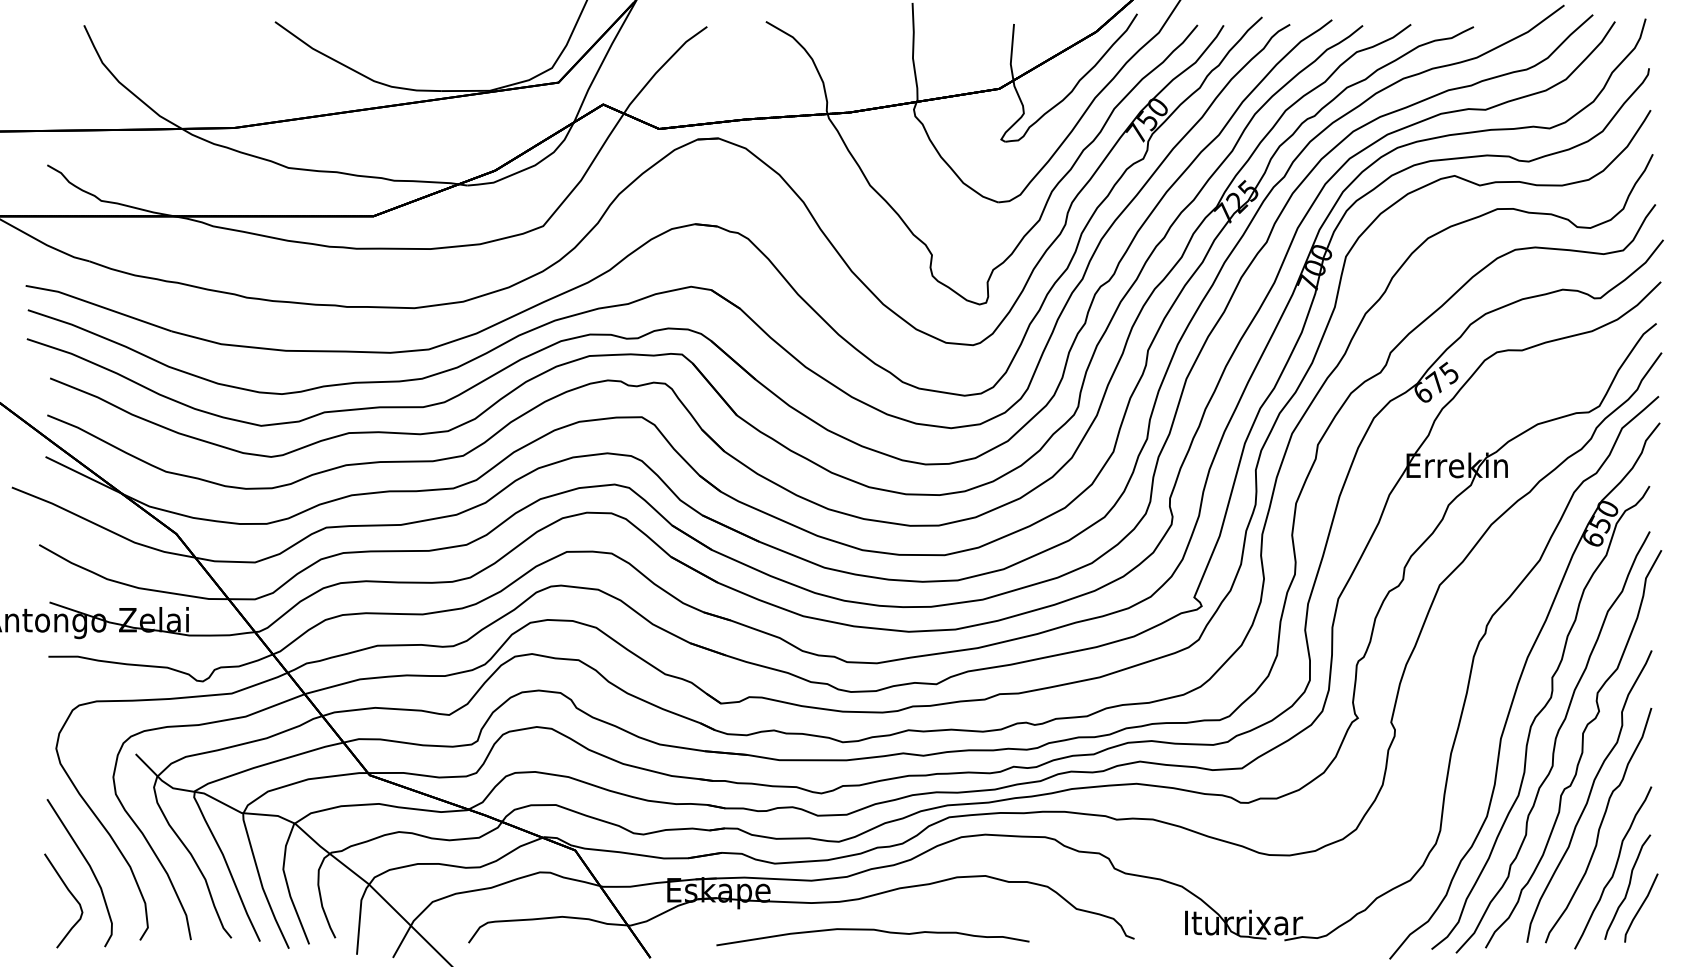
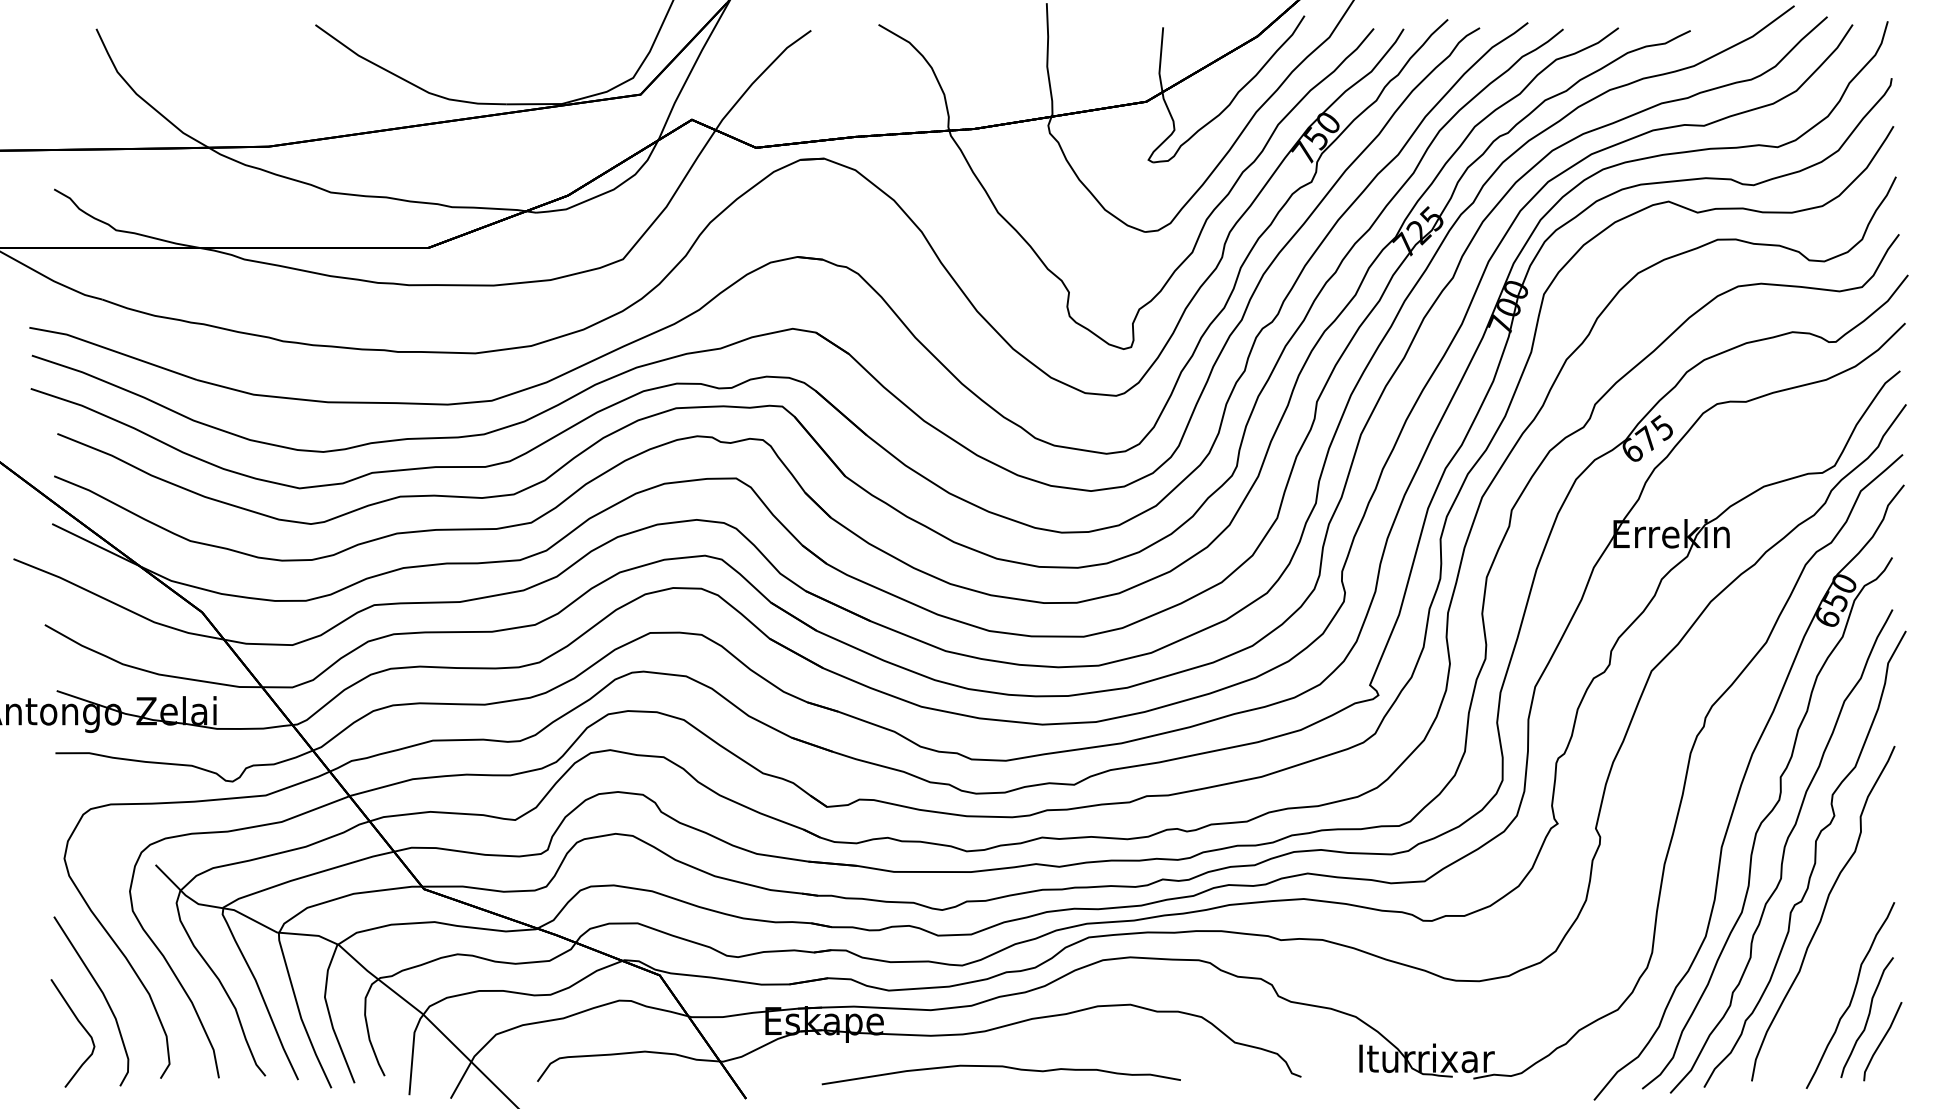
part: (1598, 825) -> (1833, 946), removed

